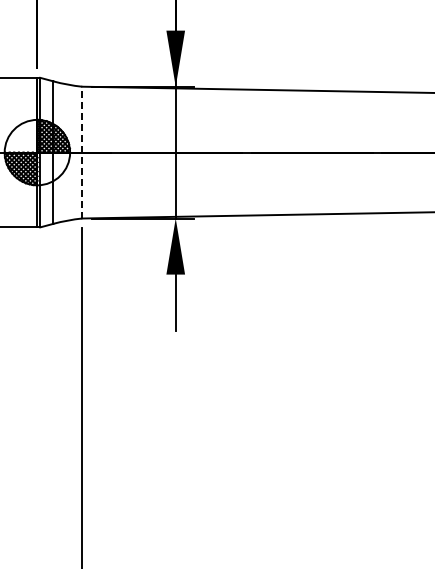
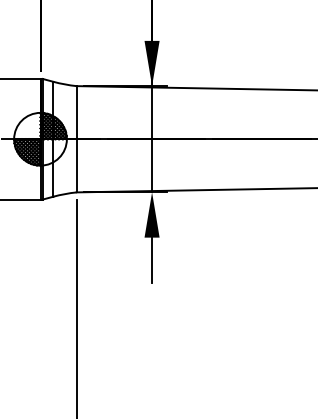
line: (82, 152) -> (76, 139), dashed -> solid

